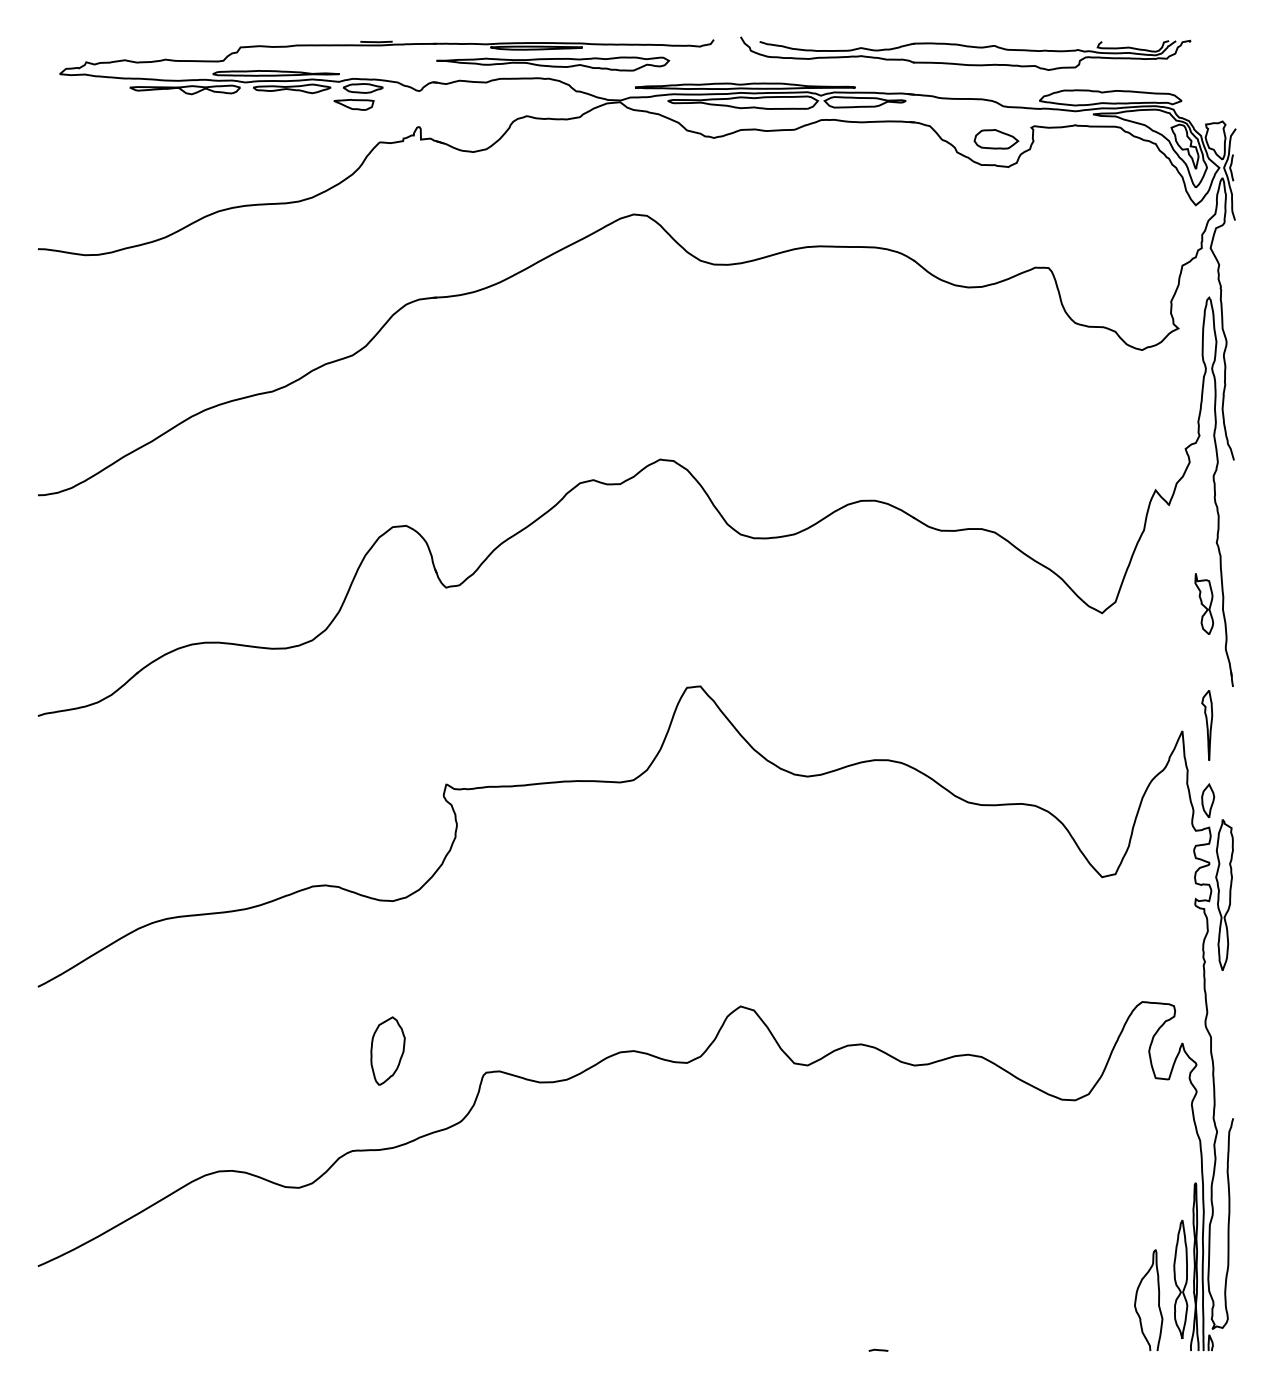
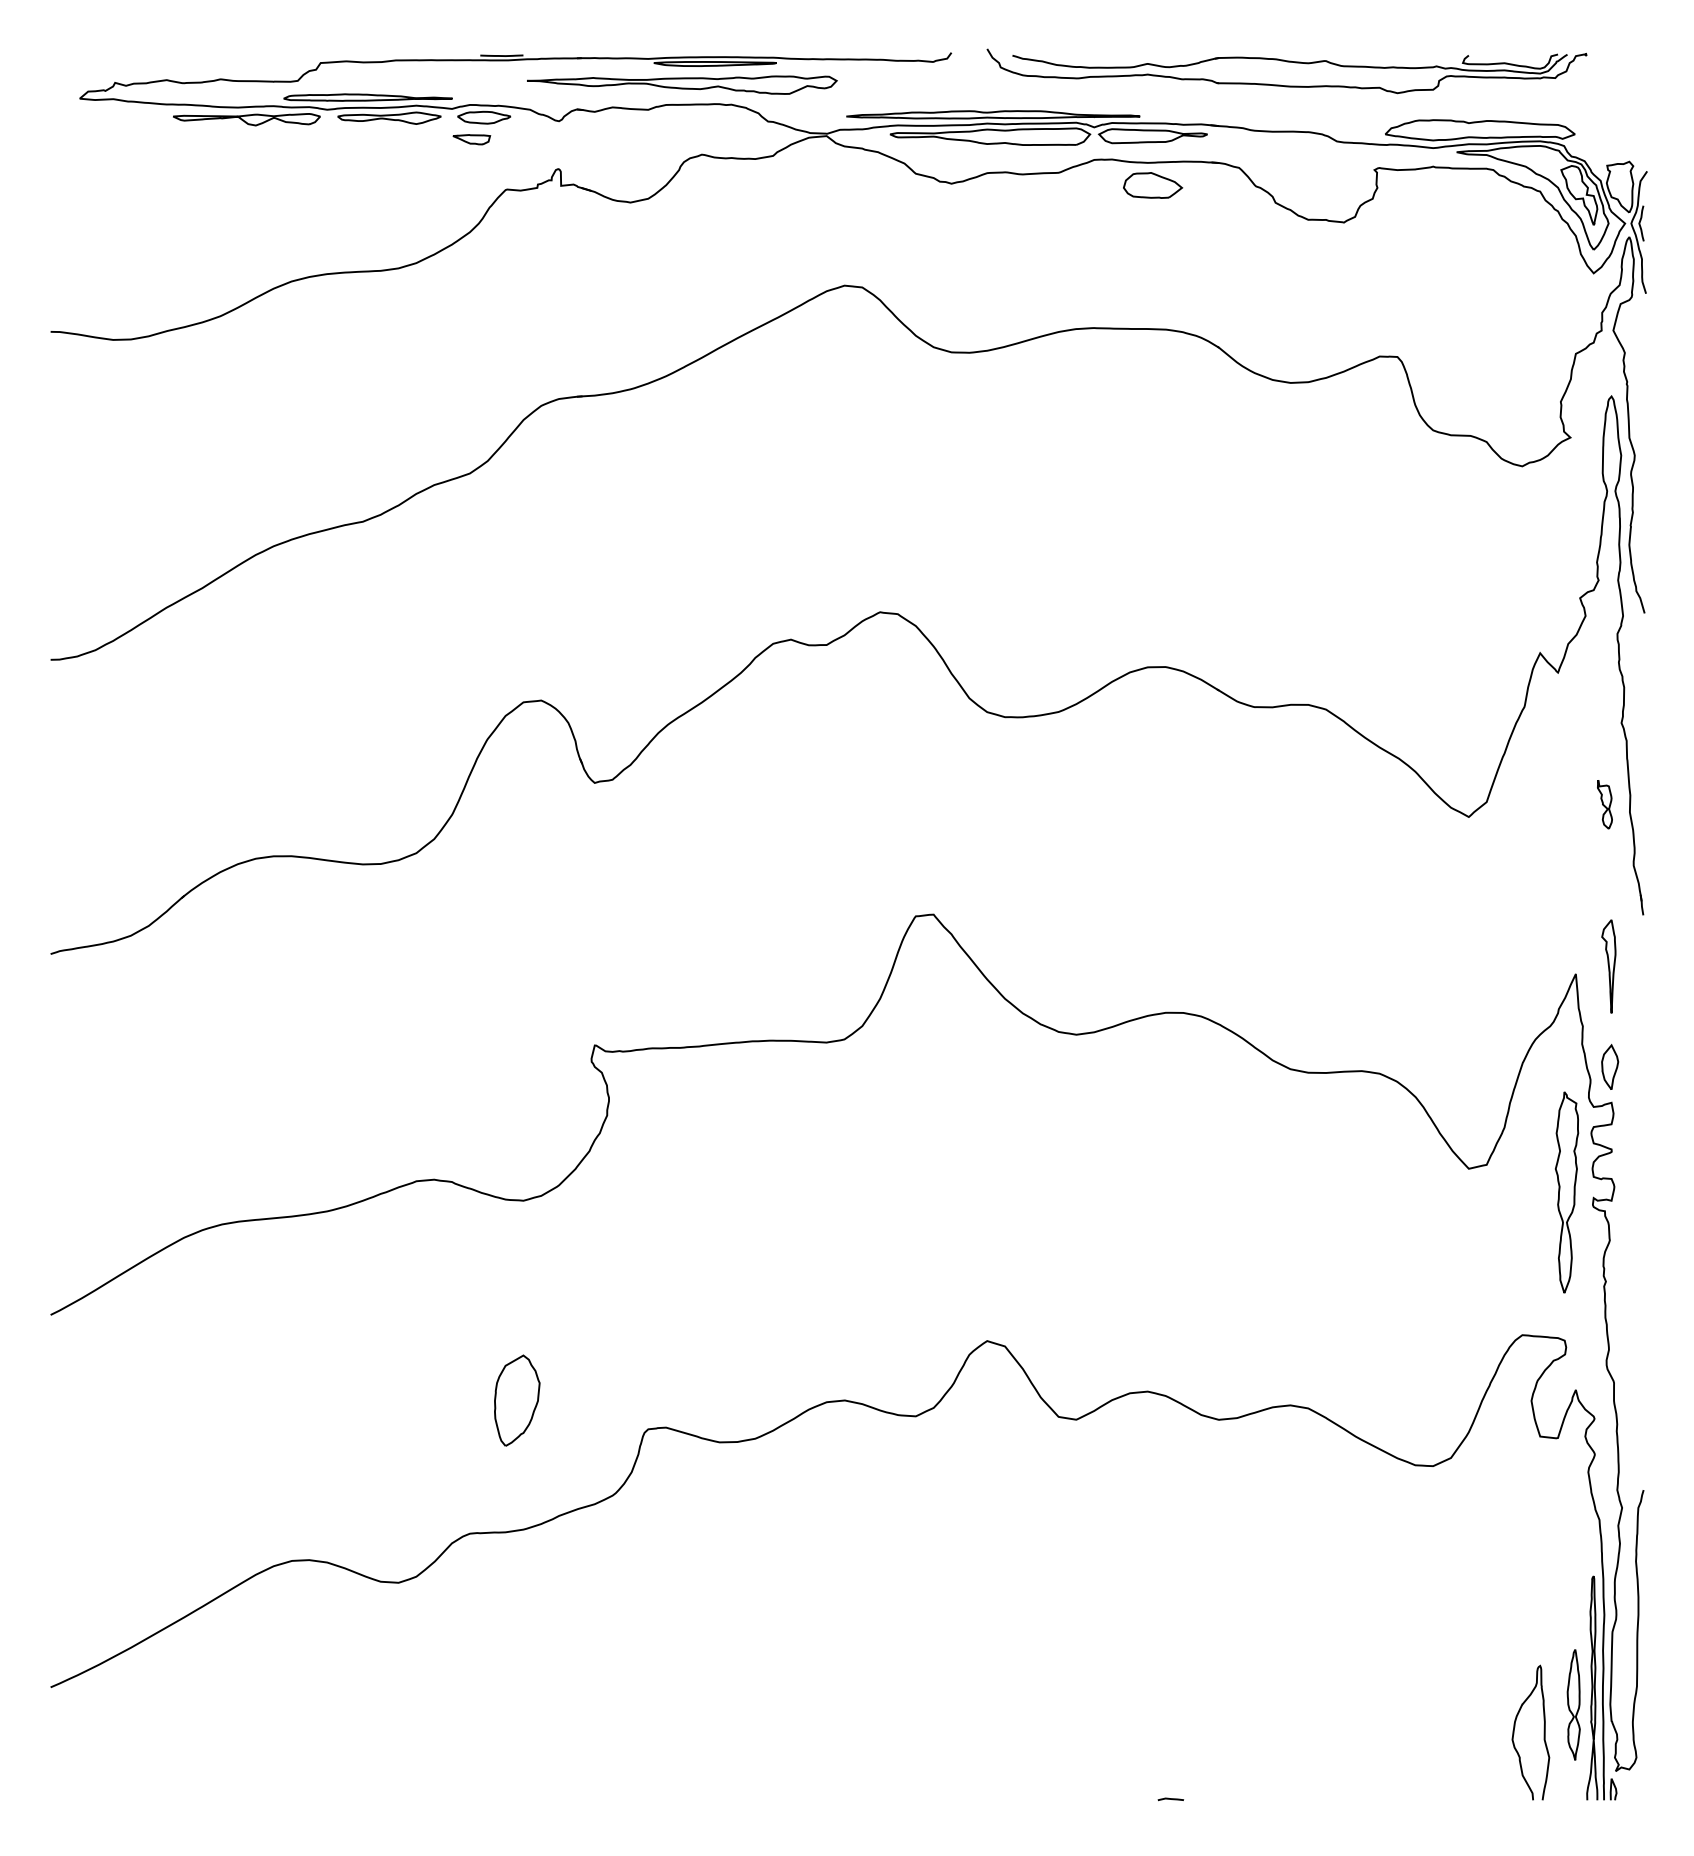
part: (553, 63) -> (682, 84), moved
part: (353, 104) -> (471, 139), size x0.7
part: (996, 139) -> (1153, 185), moved
part: (1203, 603) -> (1604, 804), size x0.6
part: (1224, 894) -> (1567, 1192), moved
part: (1180, 1279) -> (1573, 1704), size x0.7

